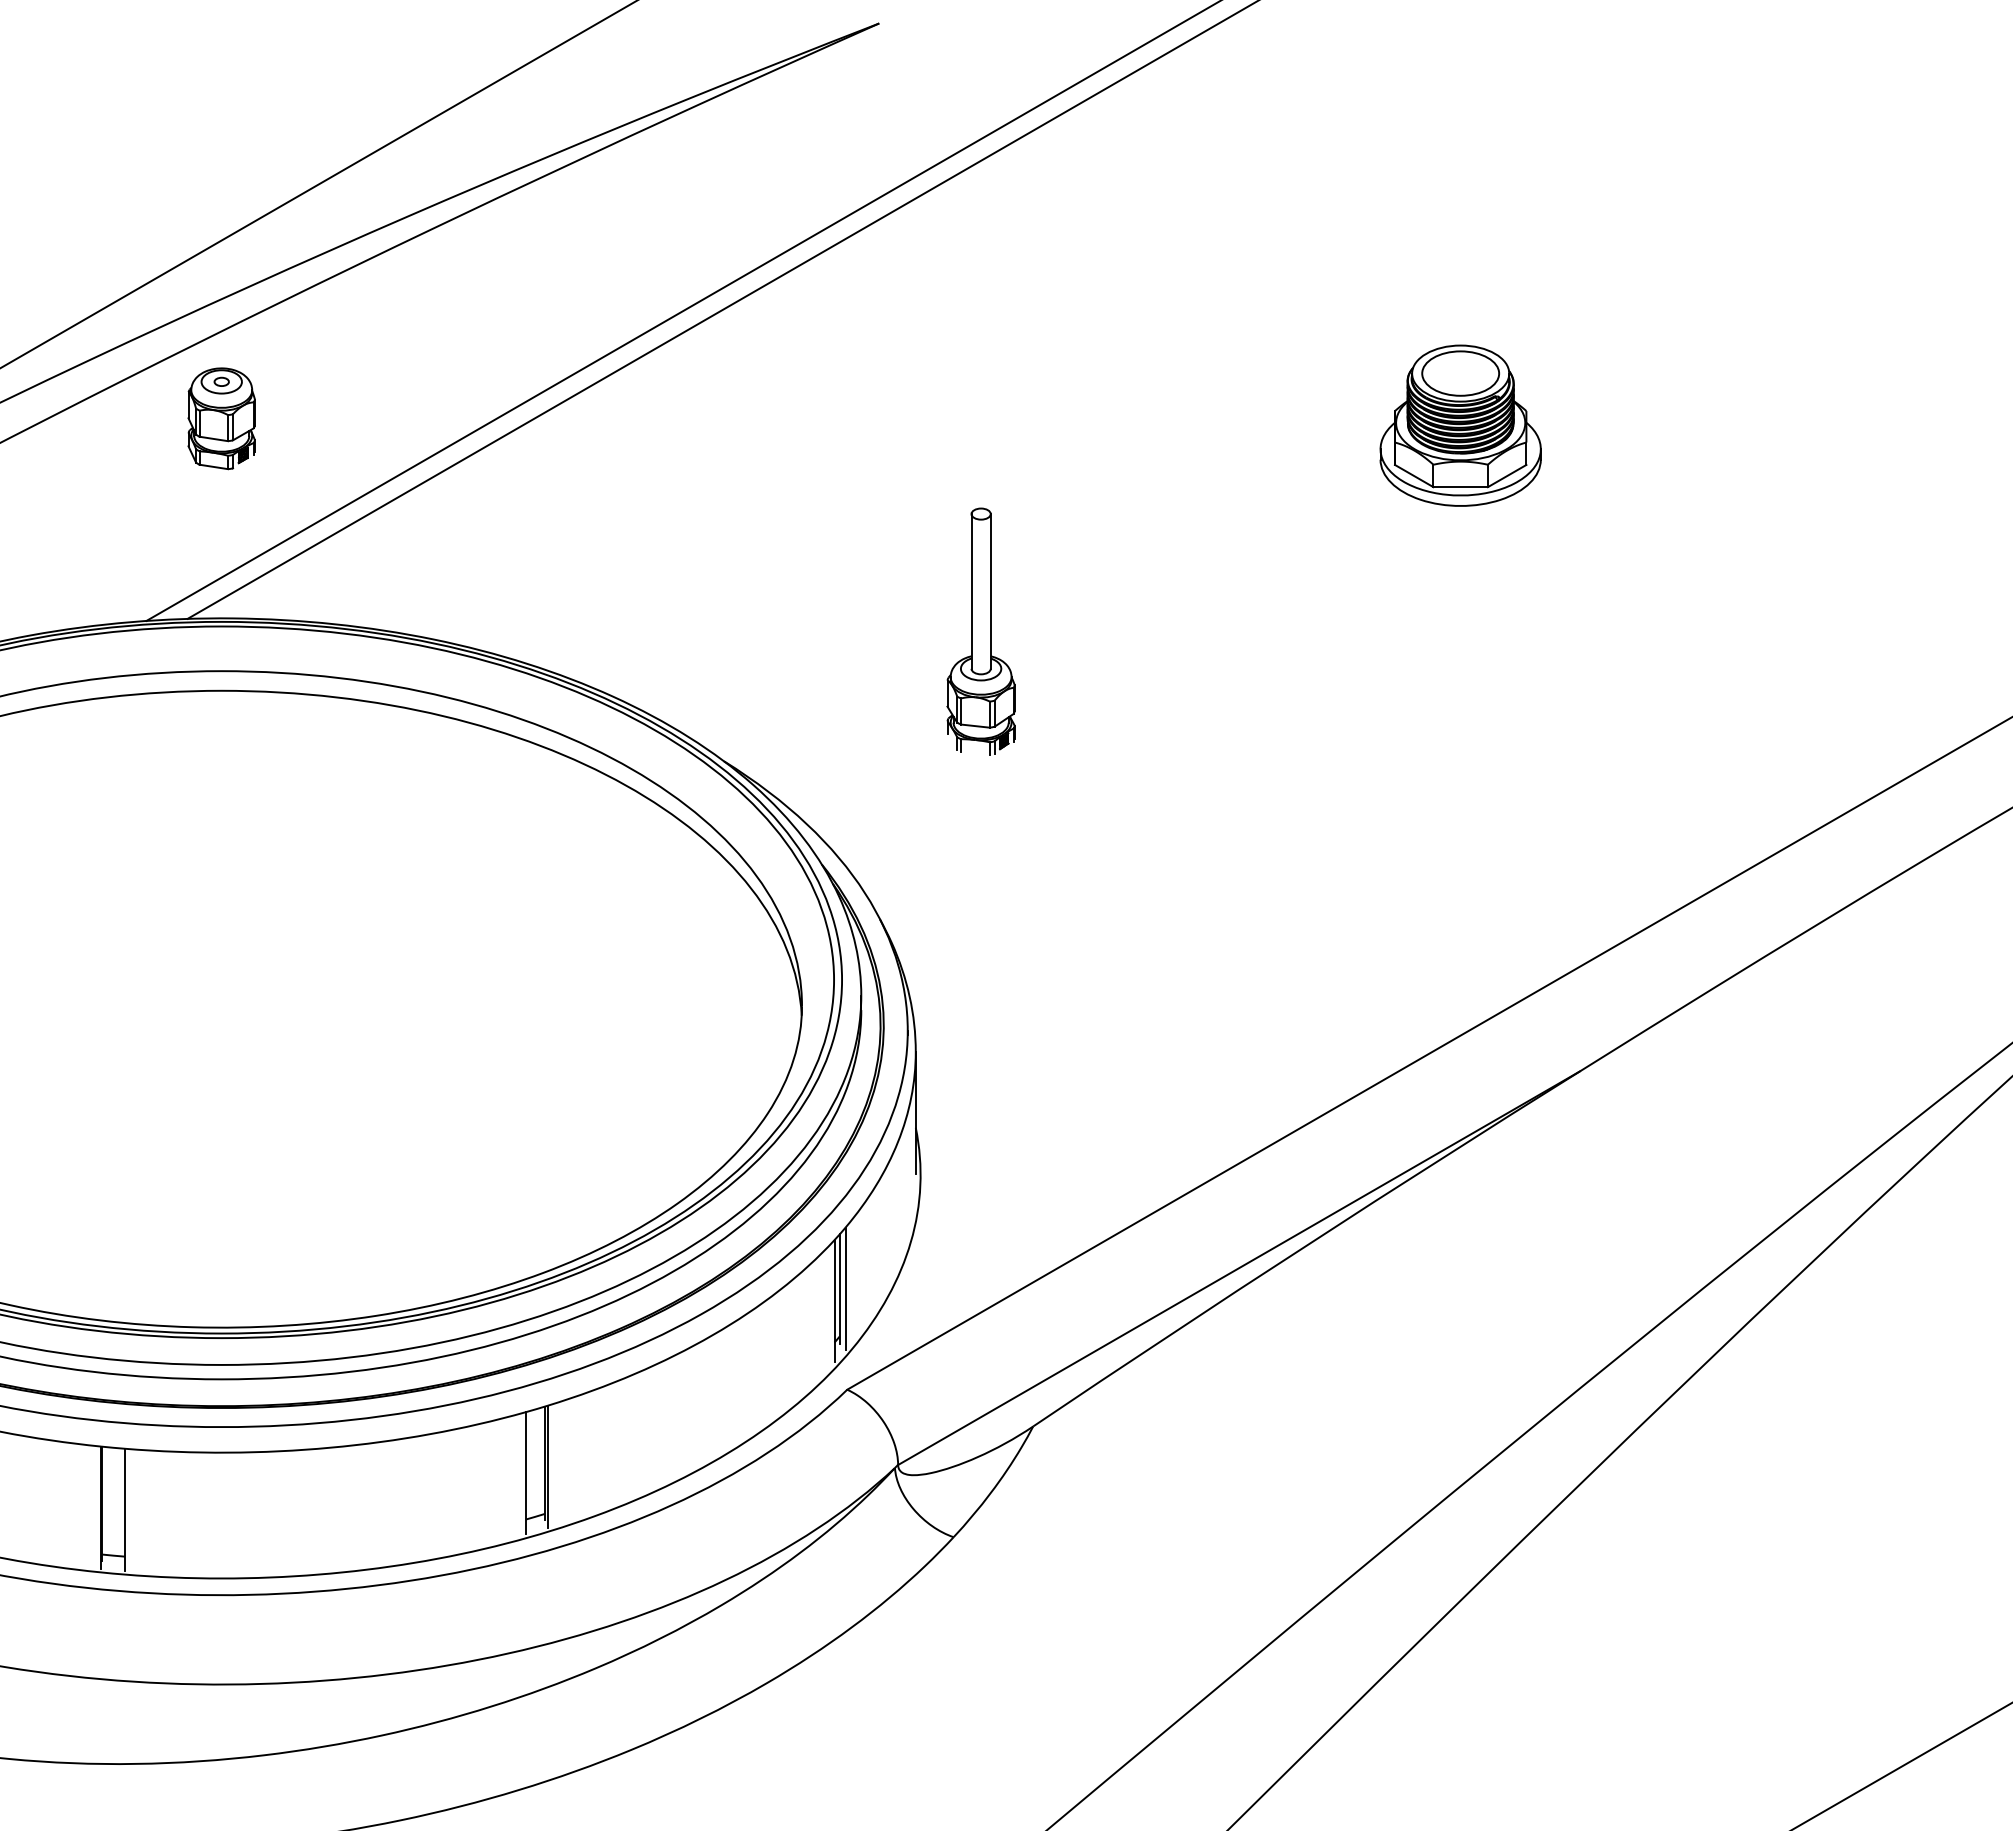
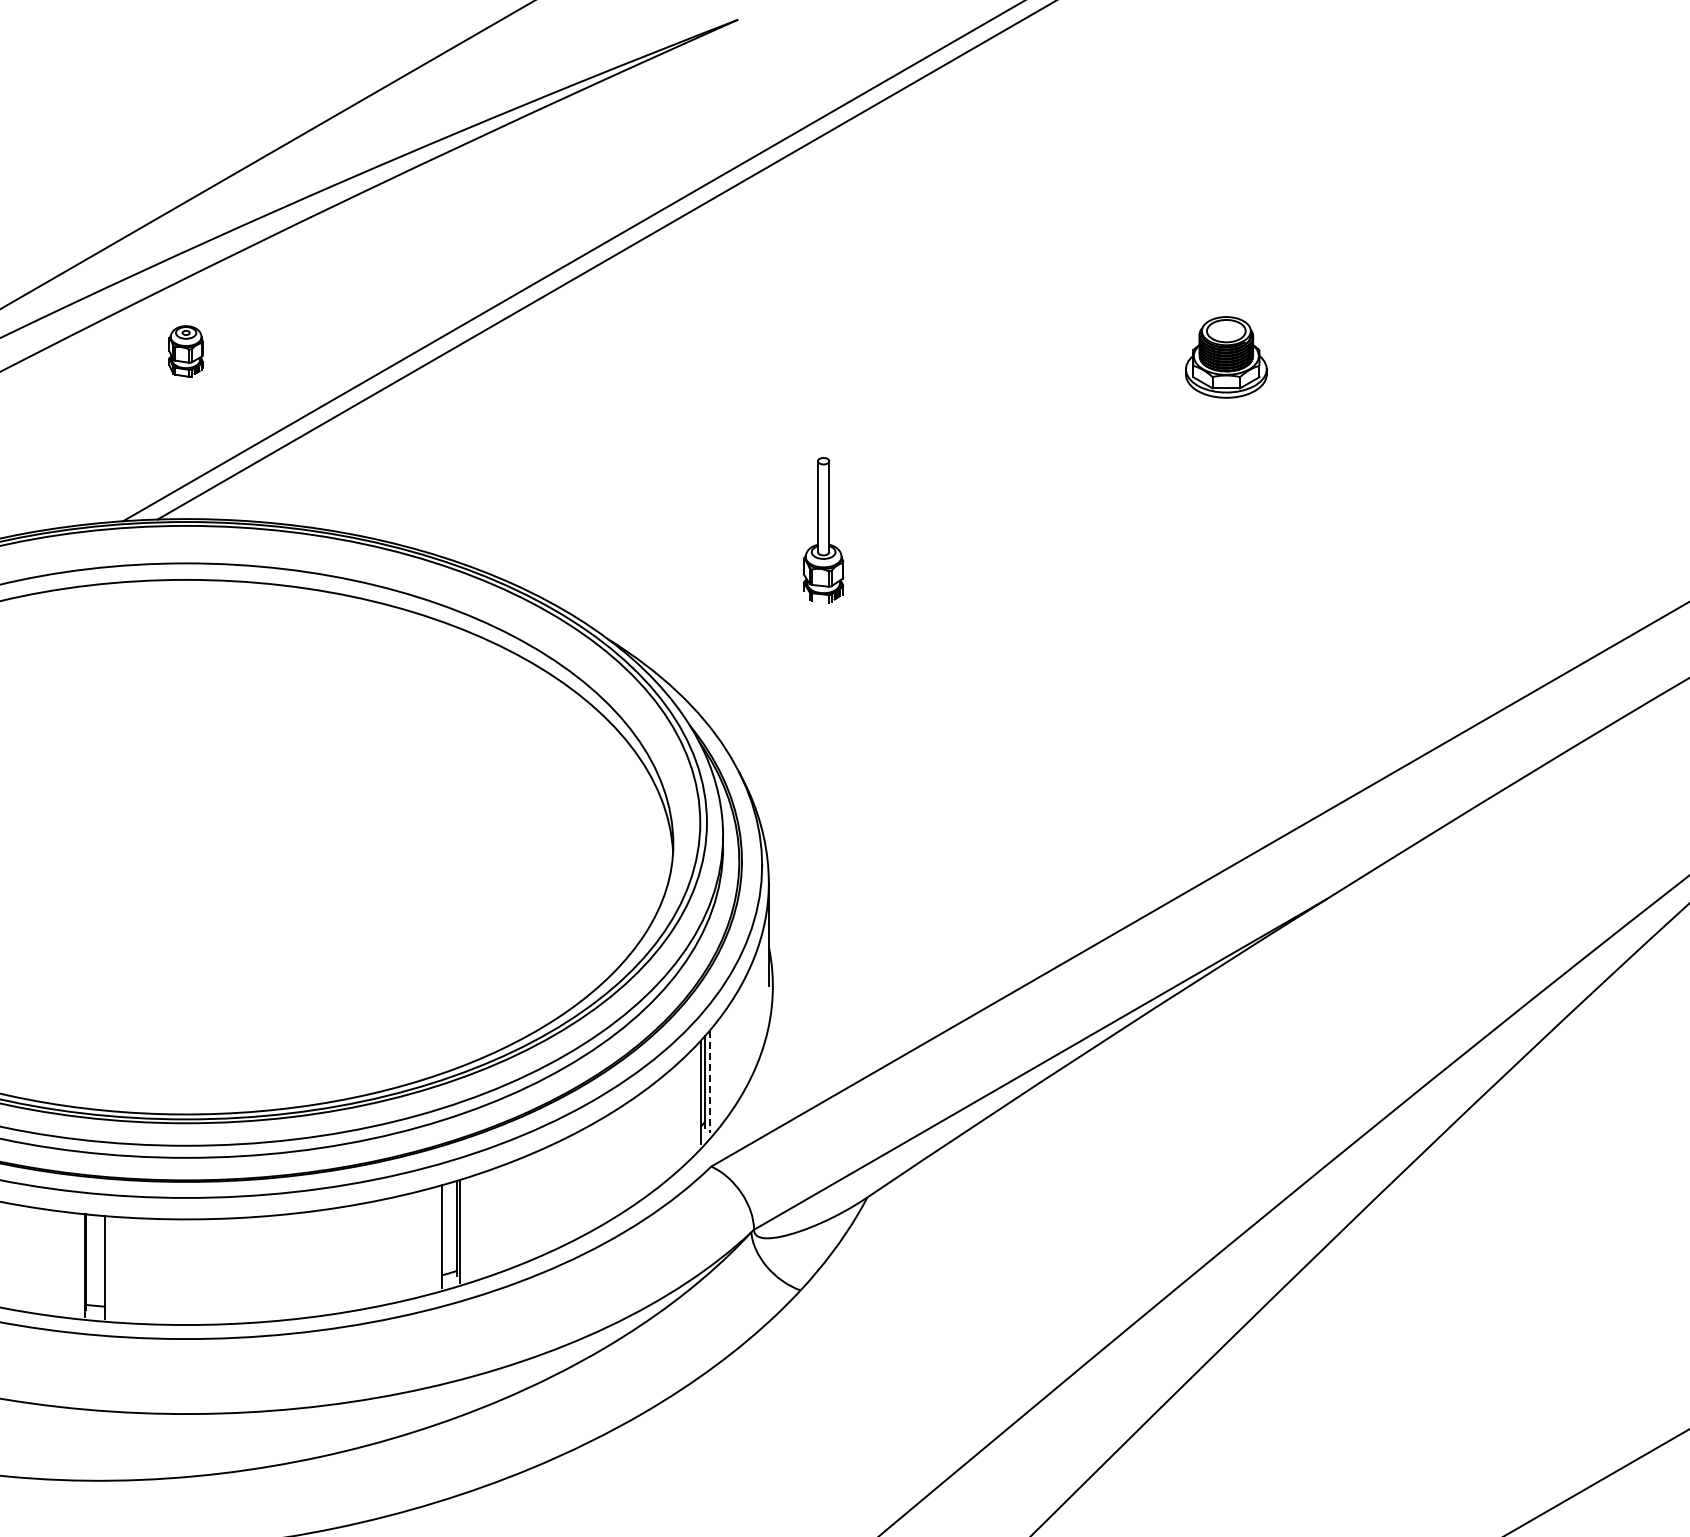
part: (220, 418) -> (185, 351), size x0.6
part: (1460, 425) -> (1226, 357), size x0.6
part: (980, 631) -> (823, 530), size x0.7
line: (845, 1289) -> (709, 1082), solid -> dashed

